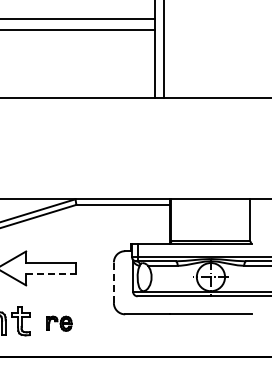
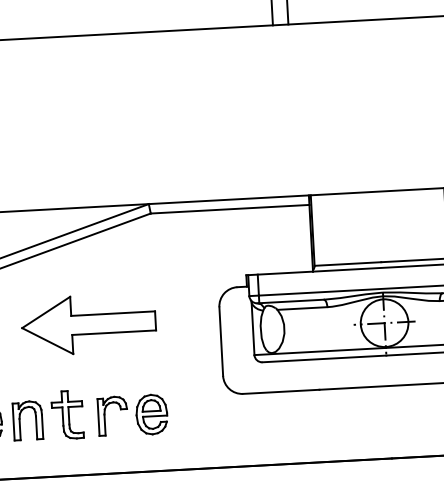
line: (50, 274) -> (113, 333), dashed -> solid
line: (113, 282) -> (220, 341), dashed -> solid
part: (59, 323) -> (133, 415), size x1.67

